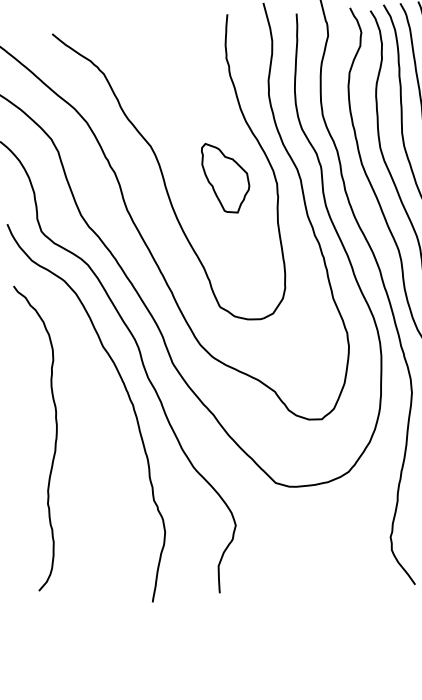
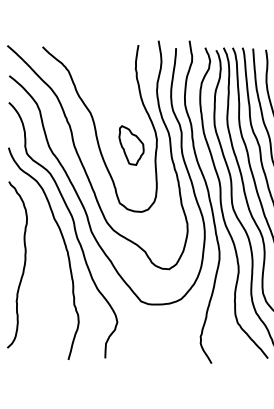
part: (225, 177) -> (131, 145), moved

